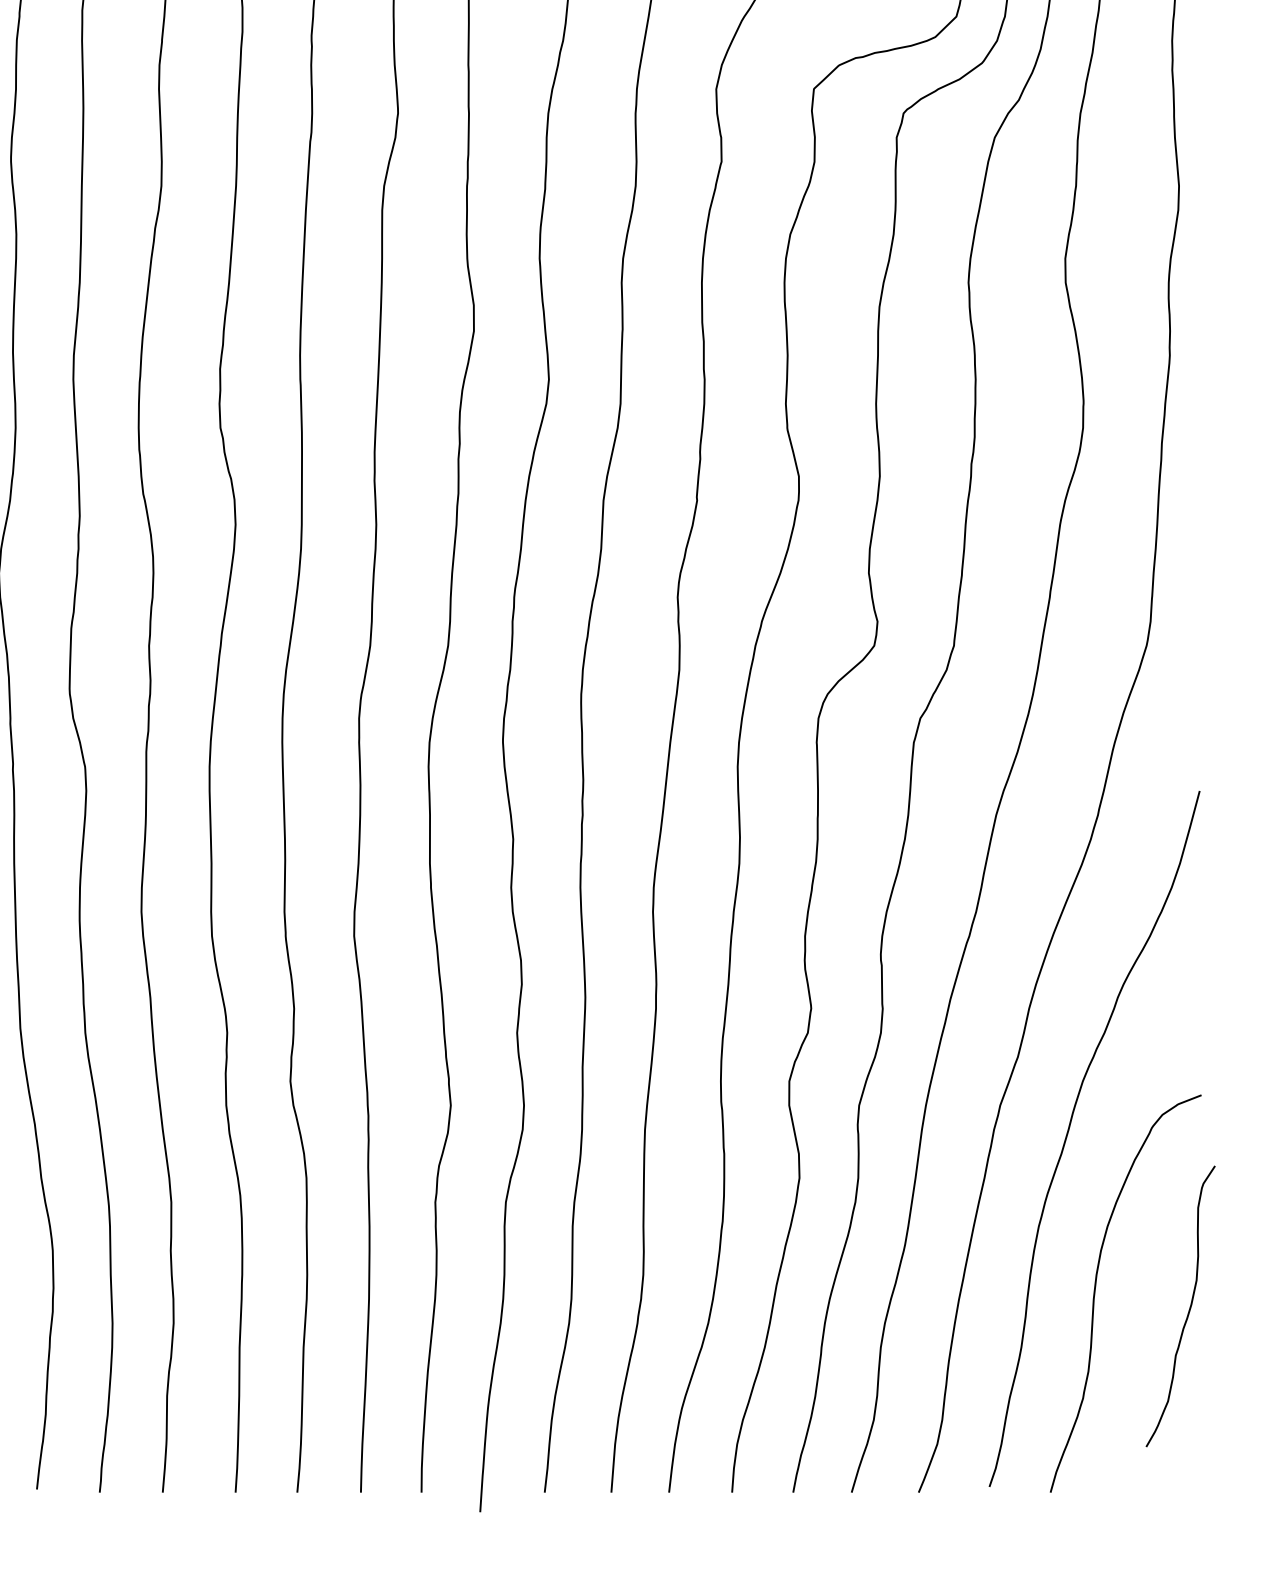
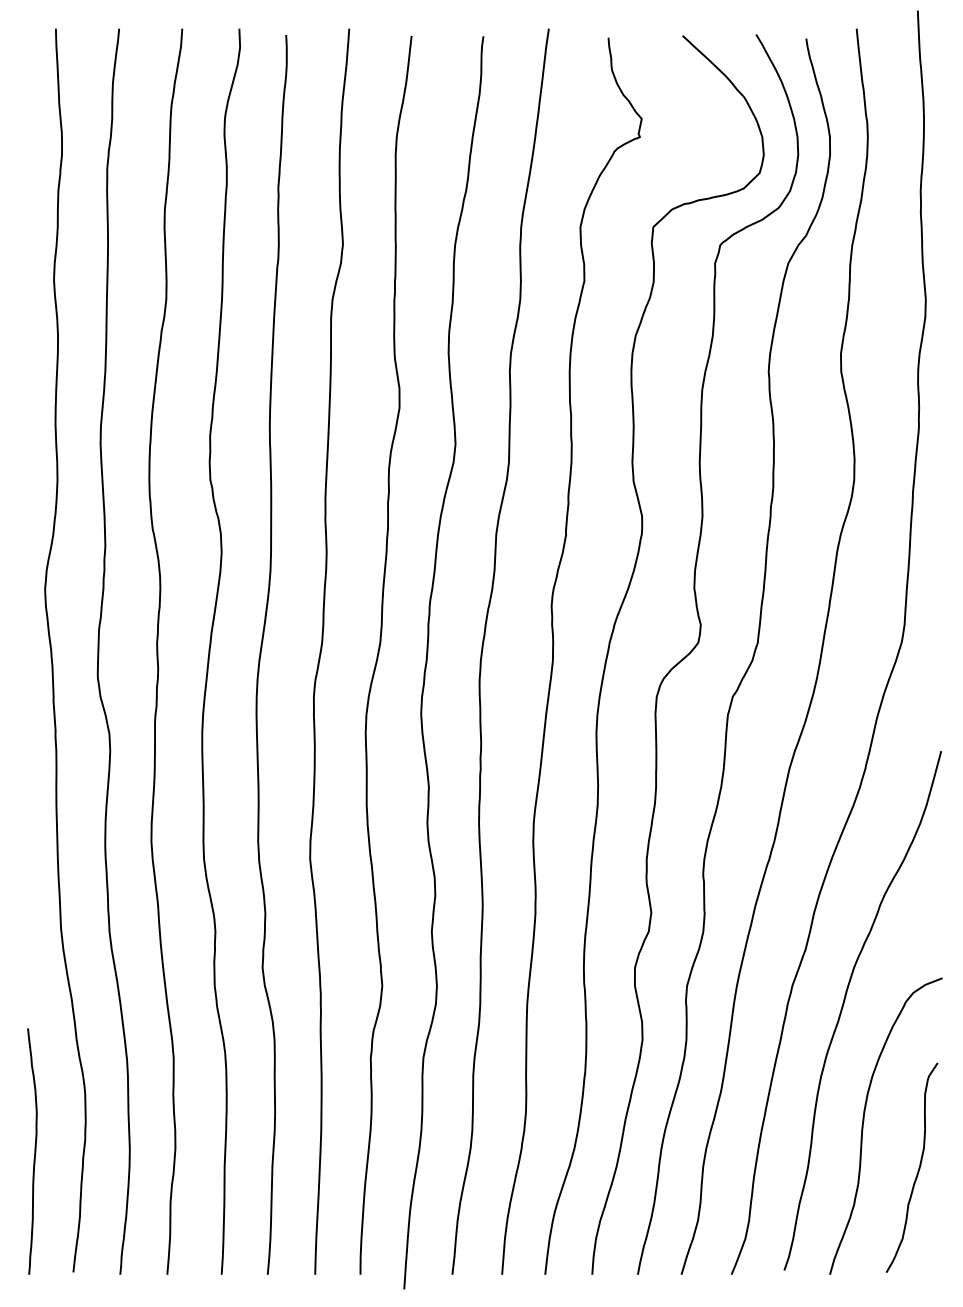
curve: (1187, 1310) -> (917, 1170), moved

